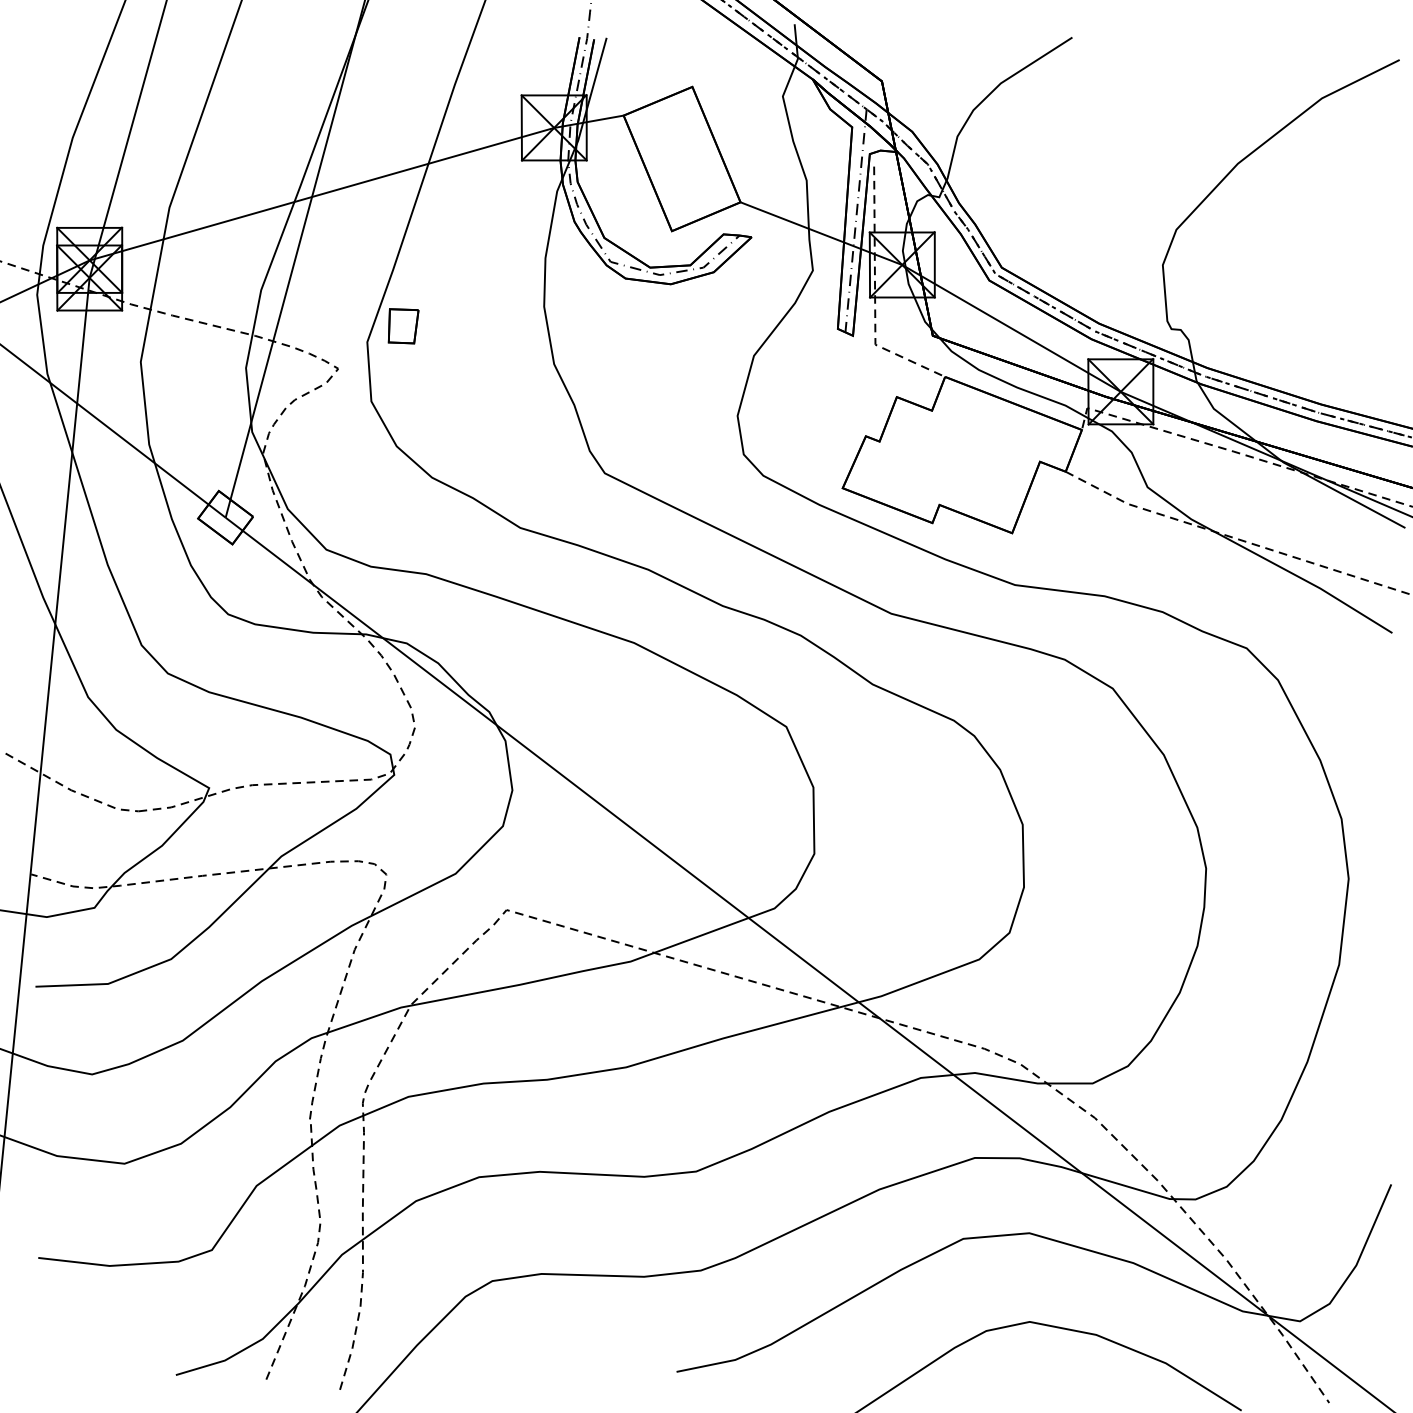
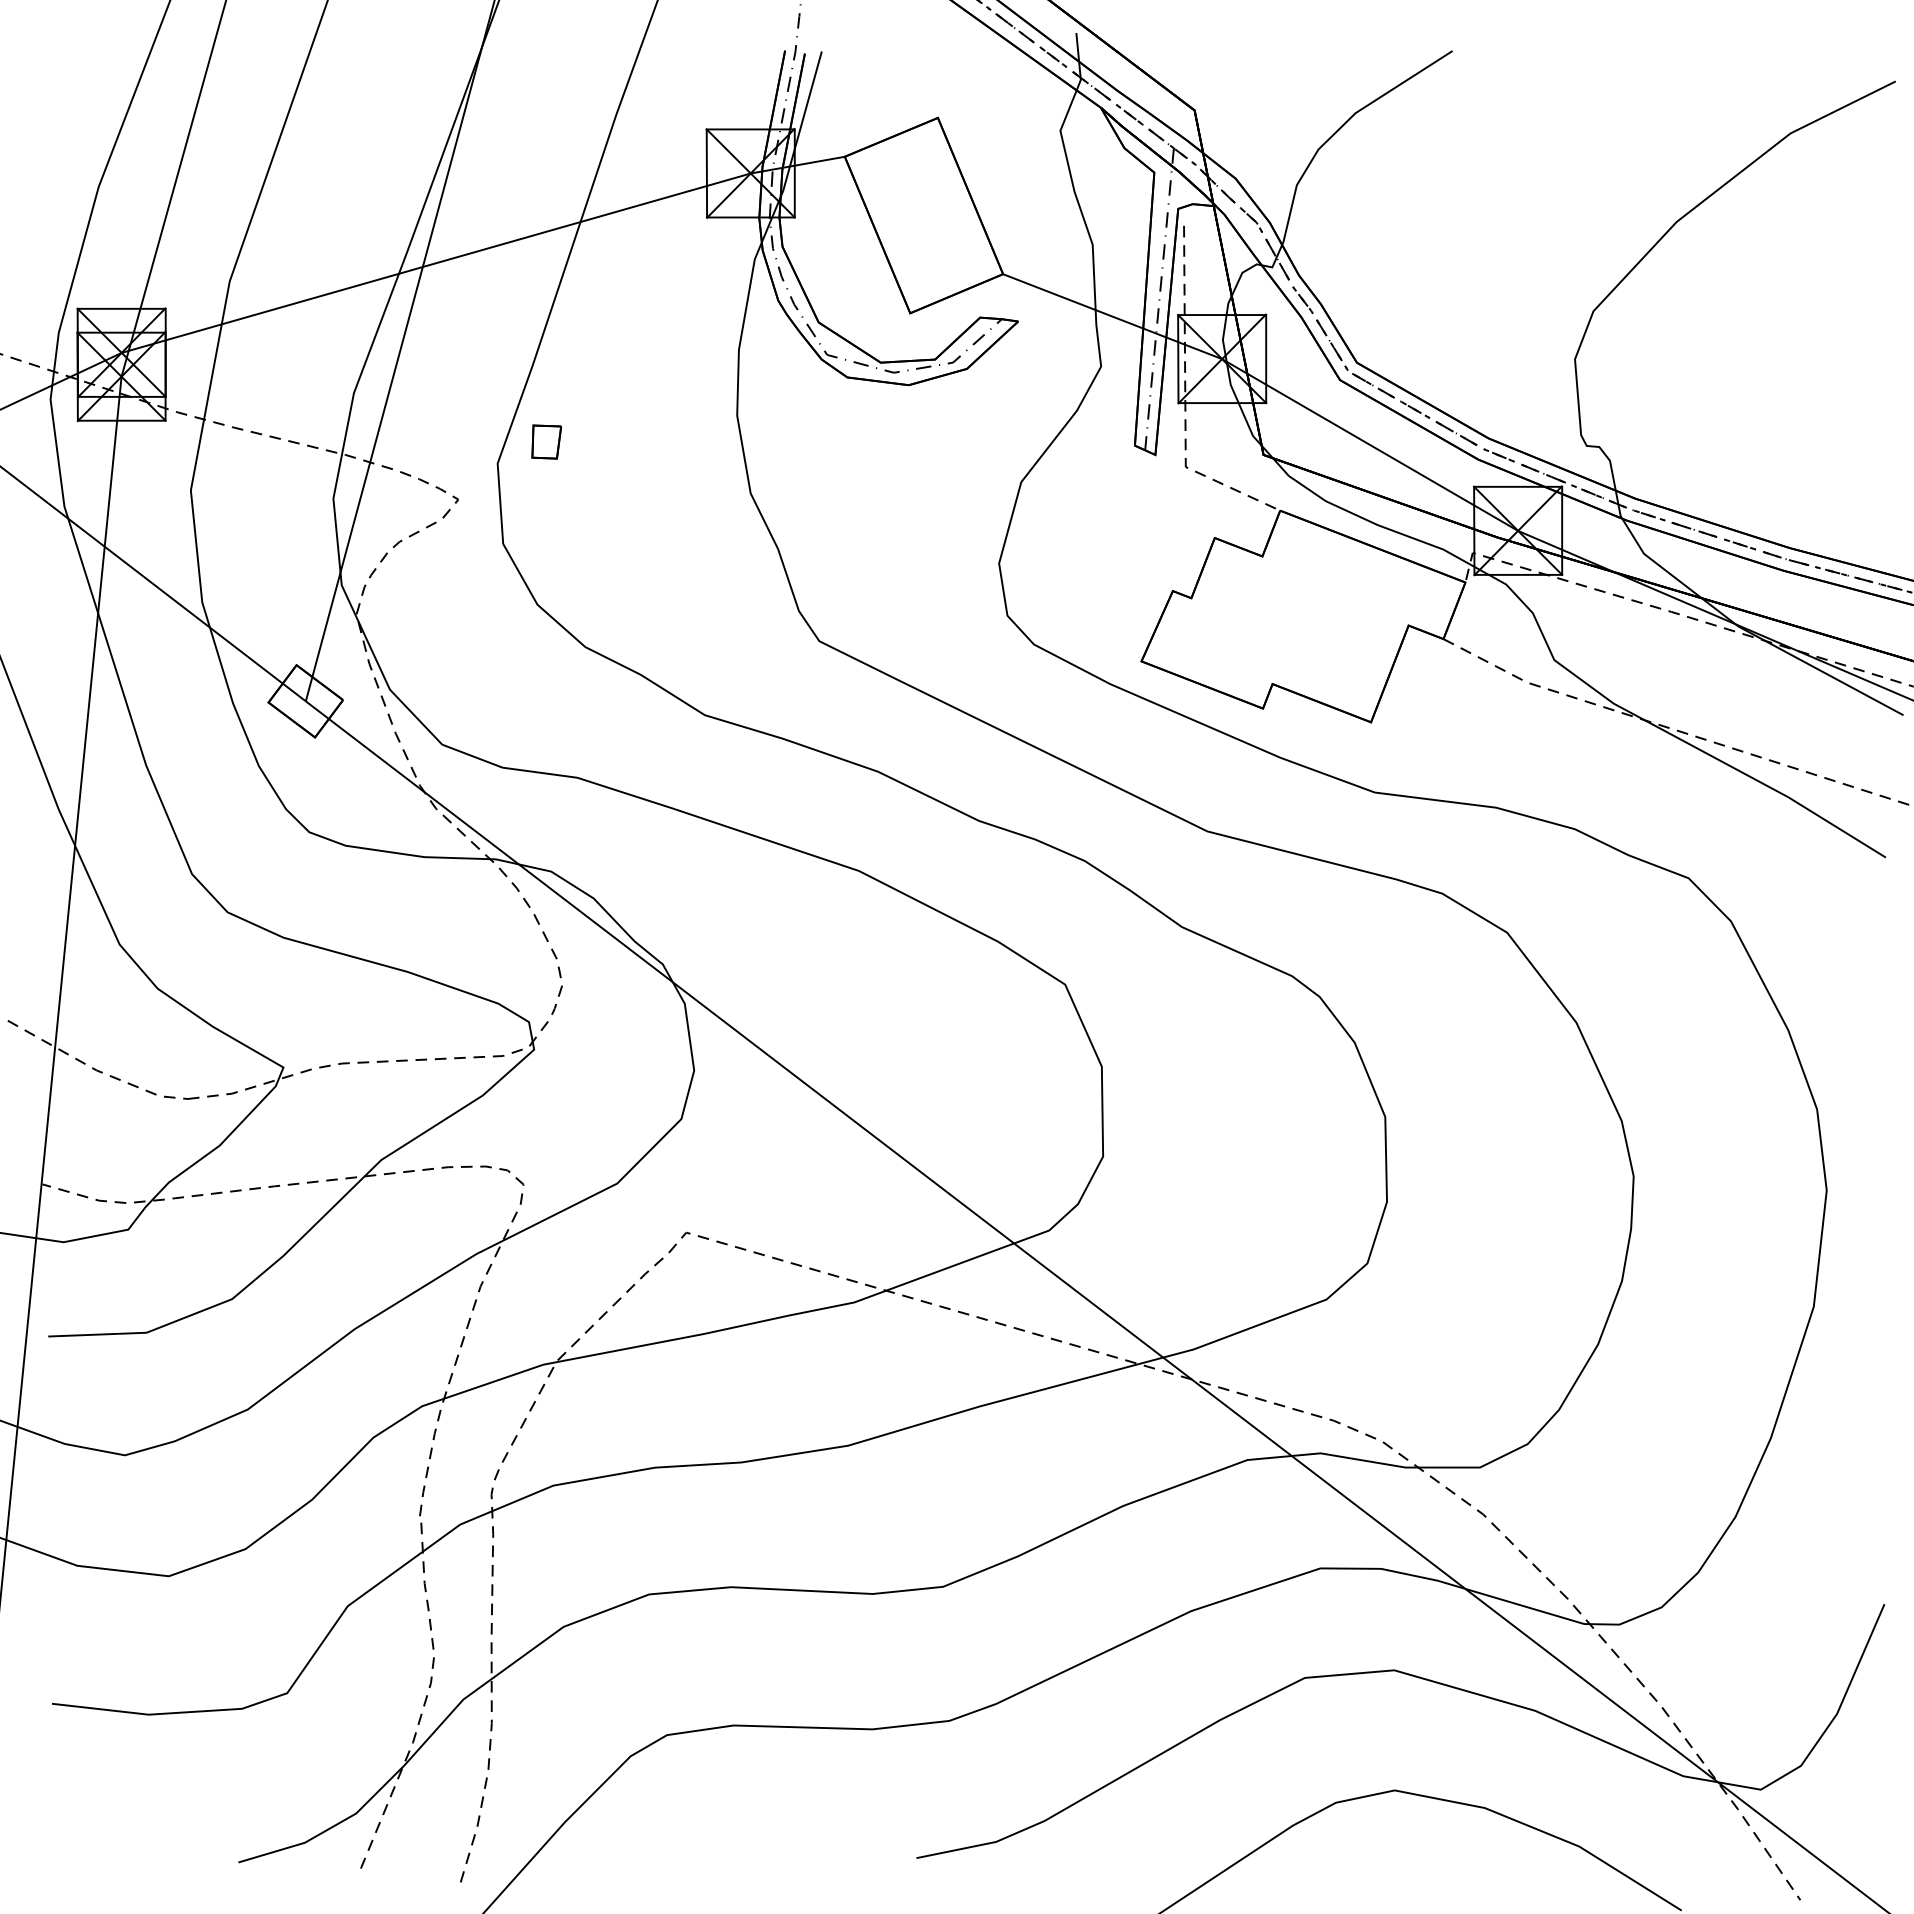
part: (403, 325) -> (546, 441), size x0.71

